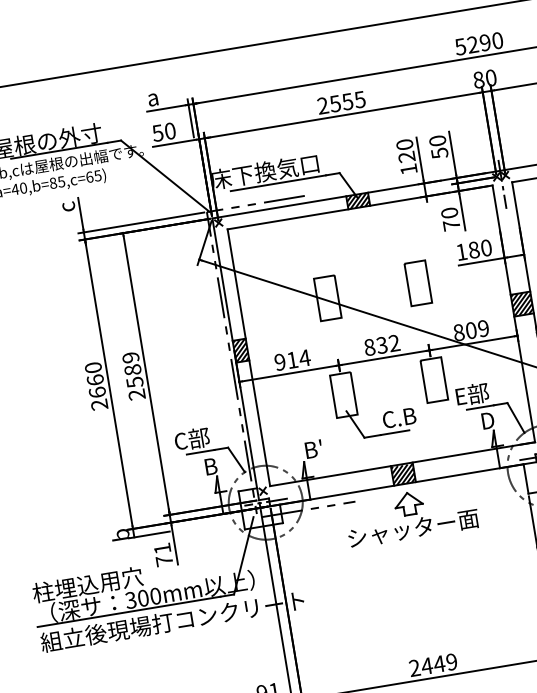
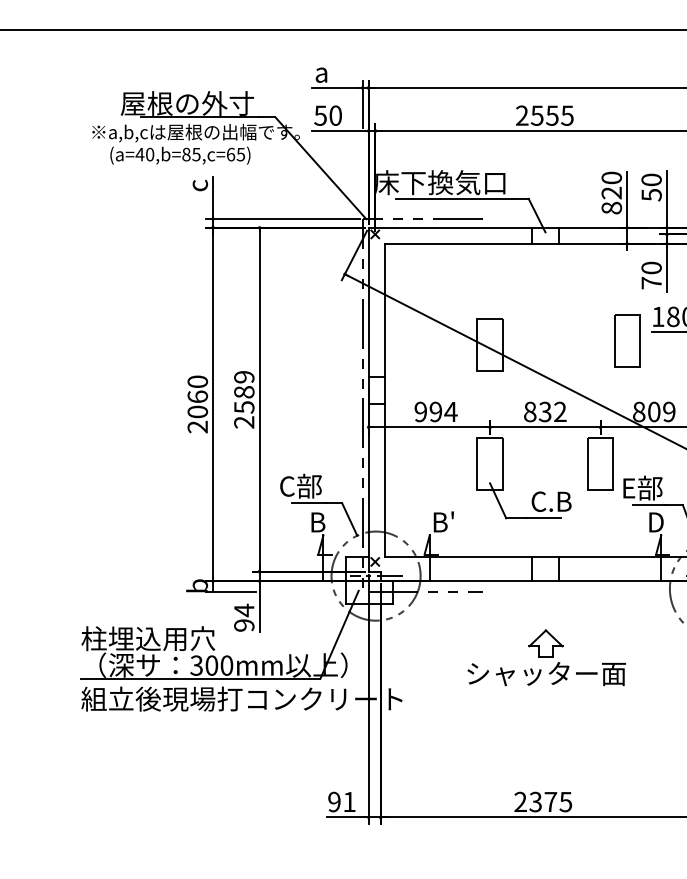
text: (408, 168) -> (611, 207), 120 -> 820
hatch: (358, 200) -> (545, 235), removed
part: (418, 282) -> (627, 340), moved
hatch: (240, 350) -> (376, 390), removed
text: (292, 359) -> (435, 411), 914 -> 994
text: (97, 392) -> (197, 411), 2660 -> 2060
hatch: (403, 474) -> (545, 569), removed
part: (411, 515) -> (546, 657), moved
text: (163, 554) -> (244, 617), 71 -> 94
text: (439, 663) -> (550, 801), 2449 -> 2375

